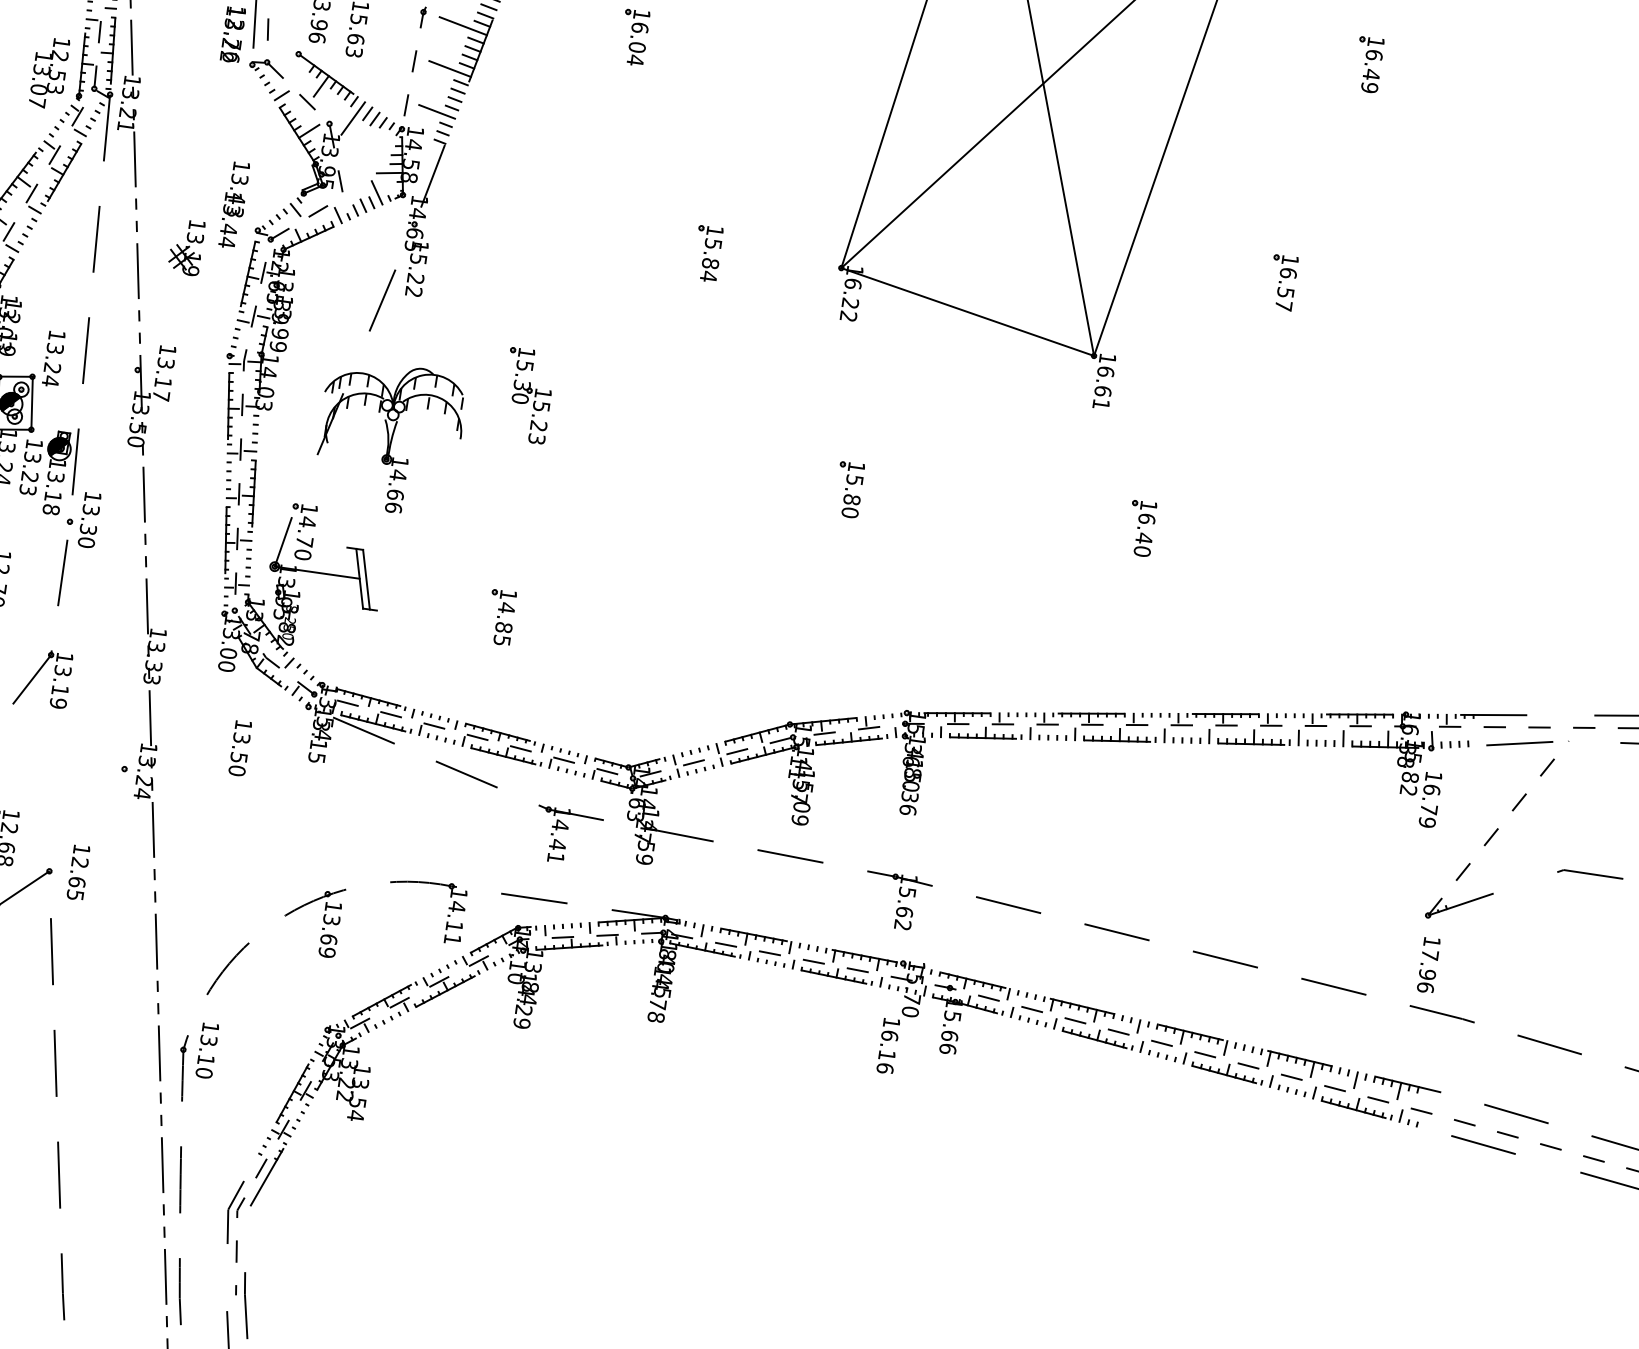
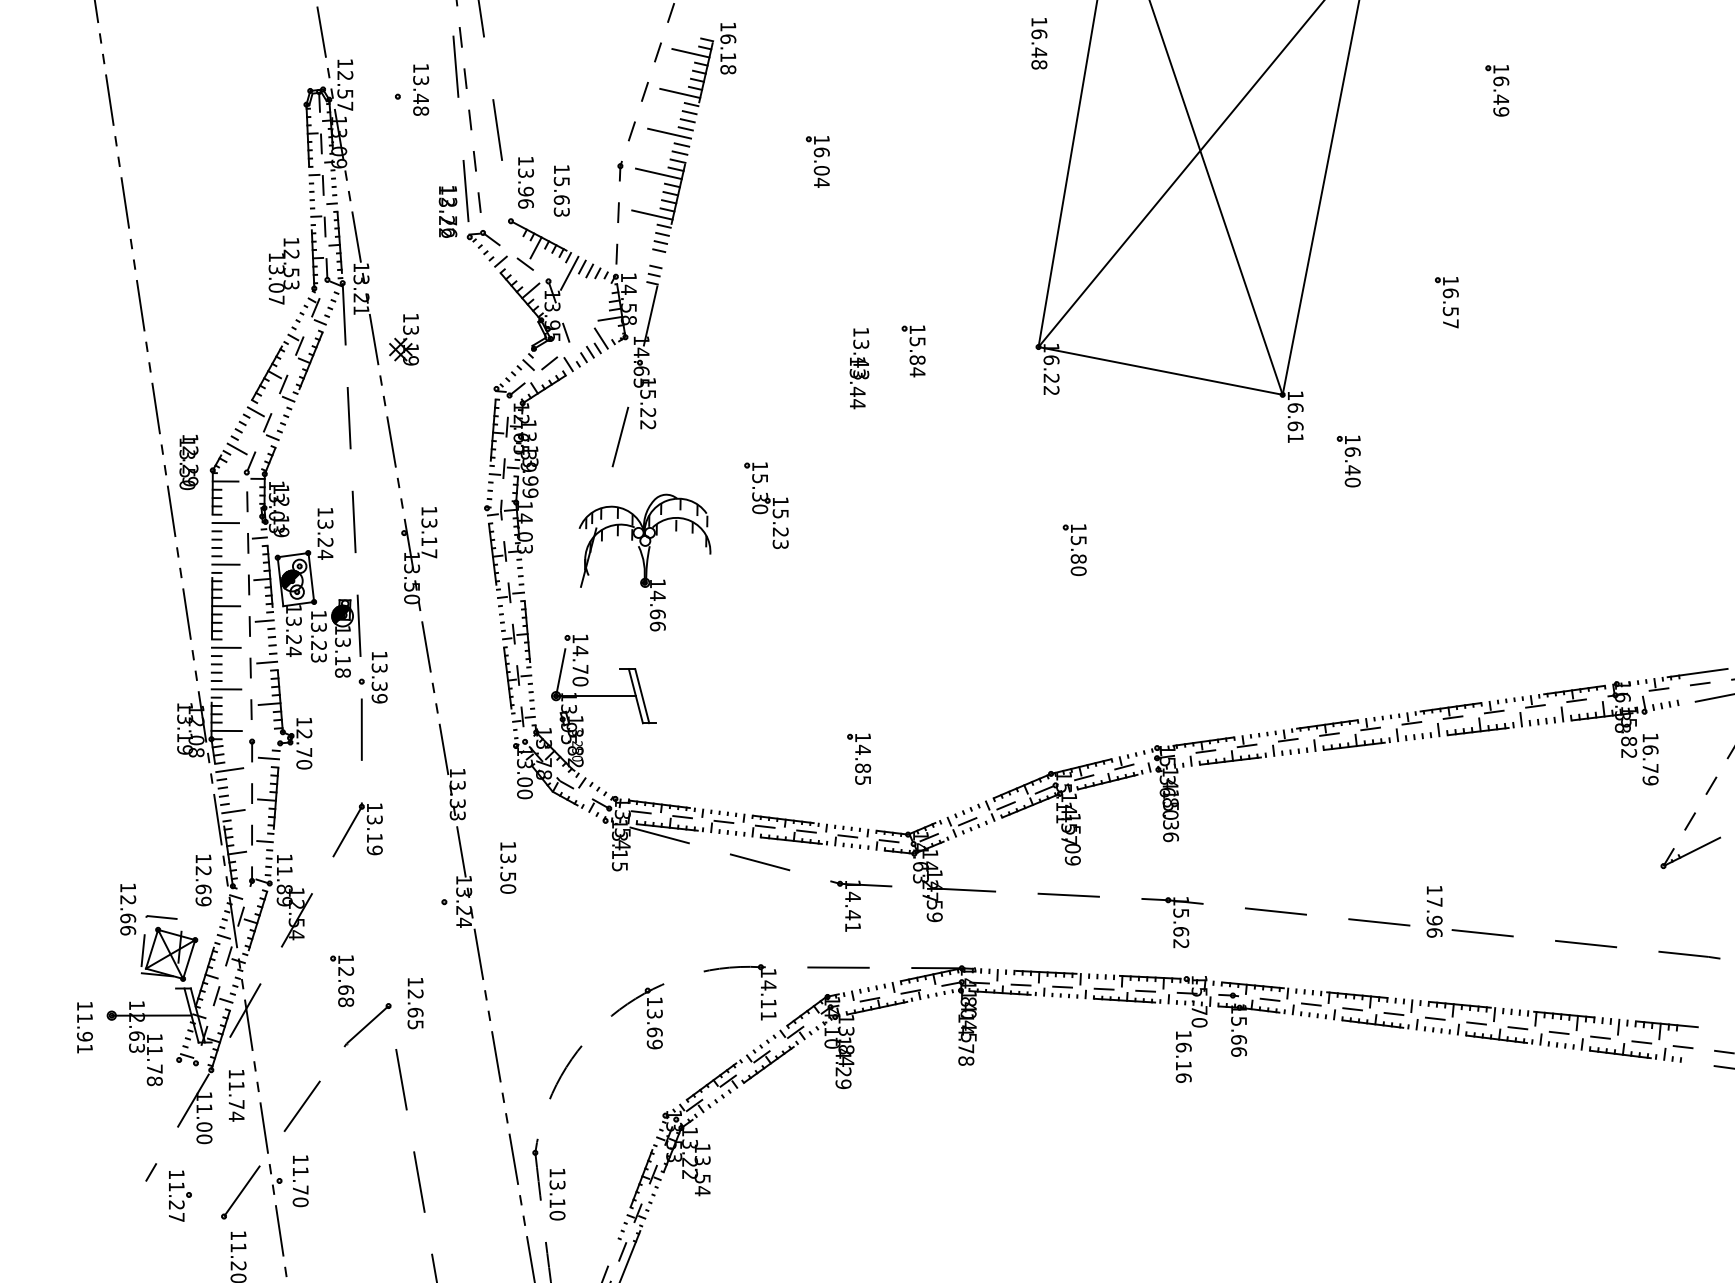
line: (436, 112) -> (645, 256), removed
text: (234, 204) -> (859, 368), moved
part: (185, 246) -> (403, 339), moved
part: (1140, 528) -> (1348, 461), moved
text: (86, 542) -> (379, 698), 13.30 -> 13.39
part: (501, 616) -> (859, 758), moved
text: (240, 747) -> (508, 867), moved
text: (1428, 964) -> (1434, 911), moved
text: (207, 1050) -> (557, 1194), moved

